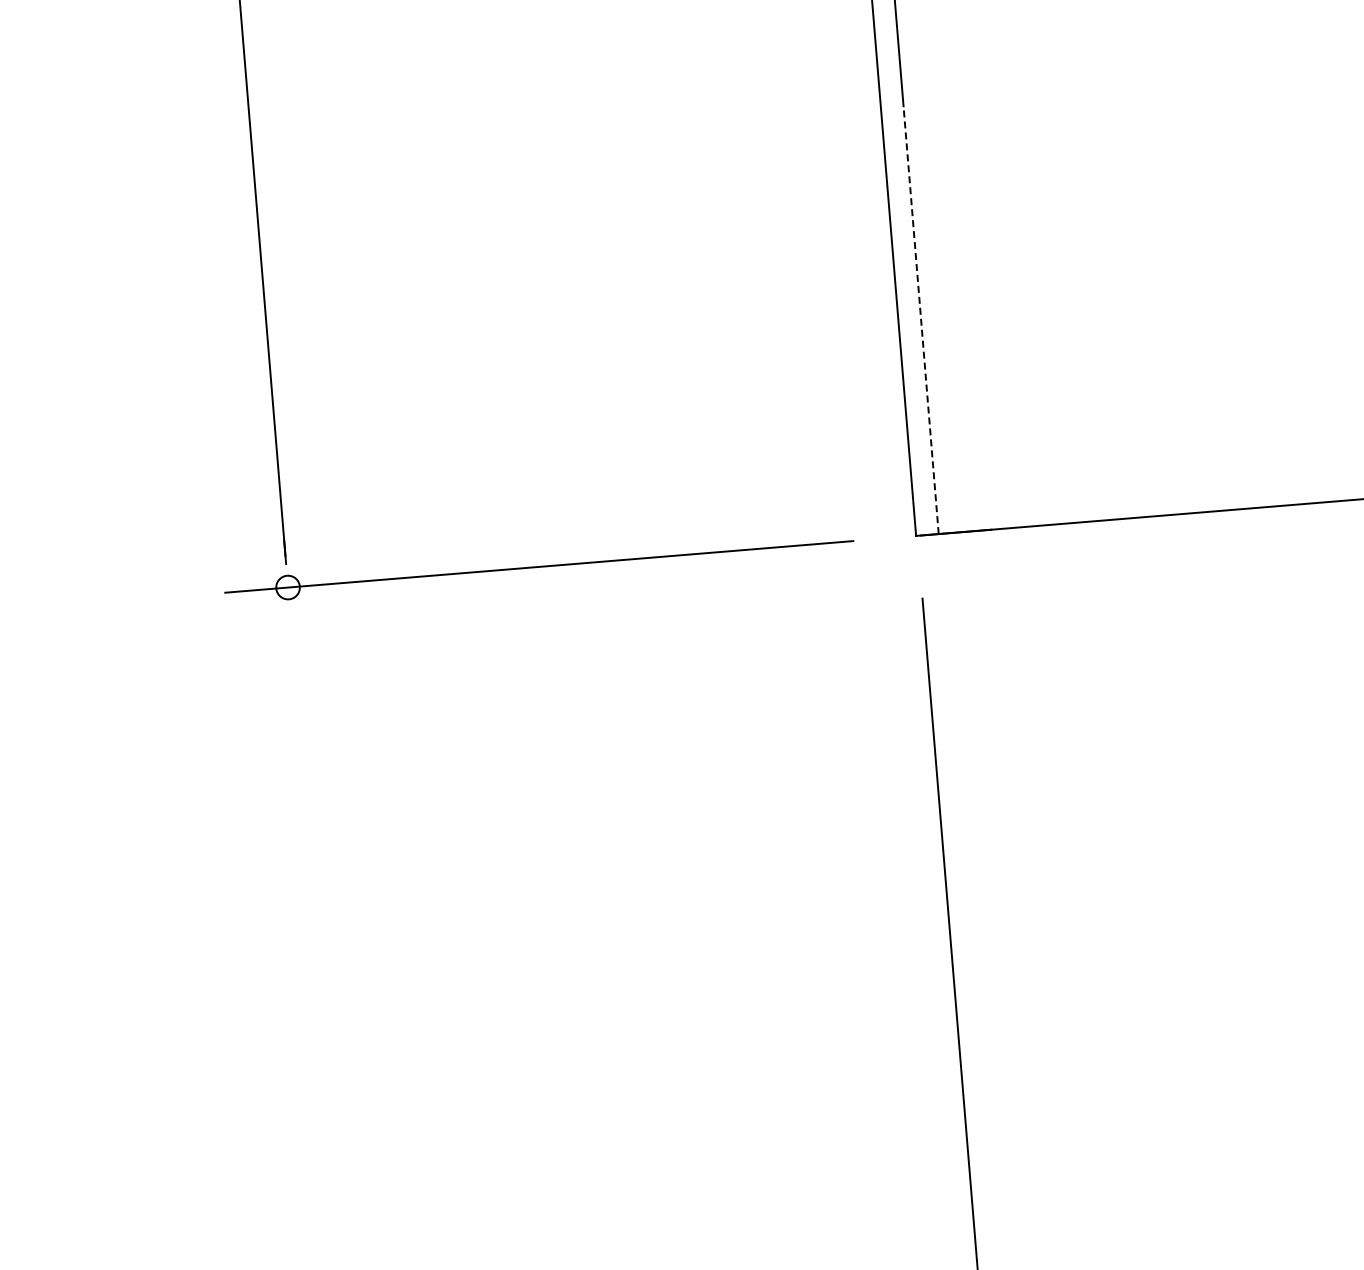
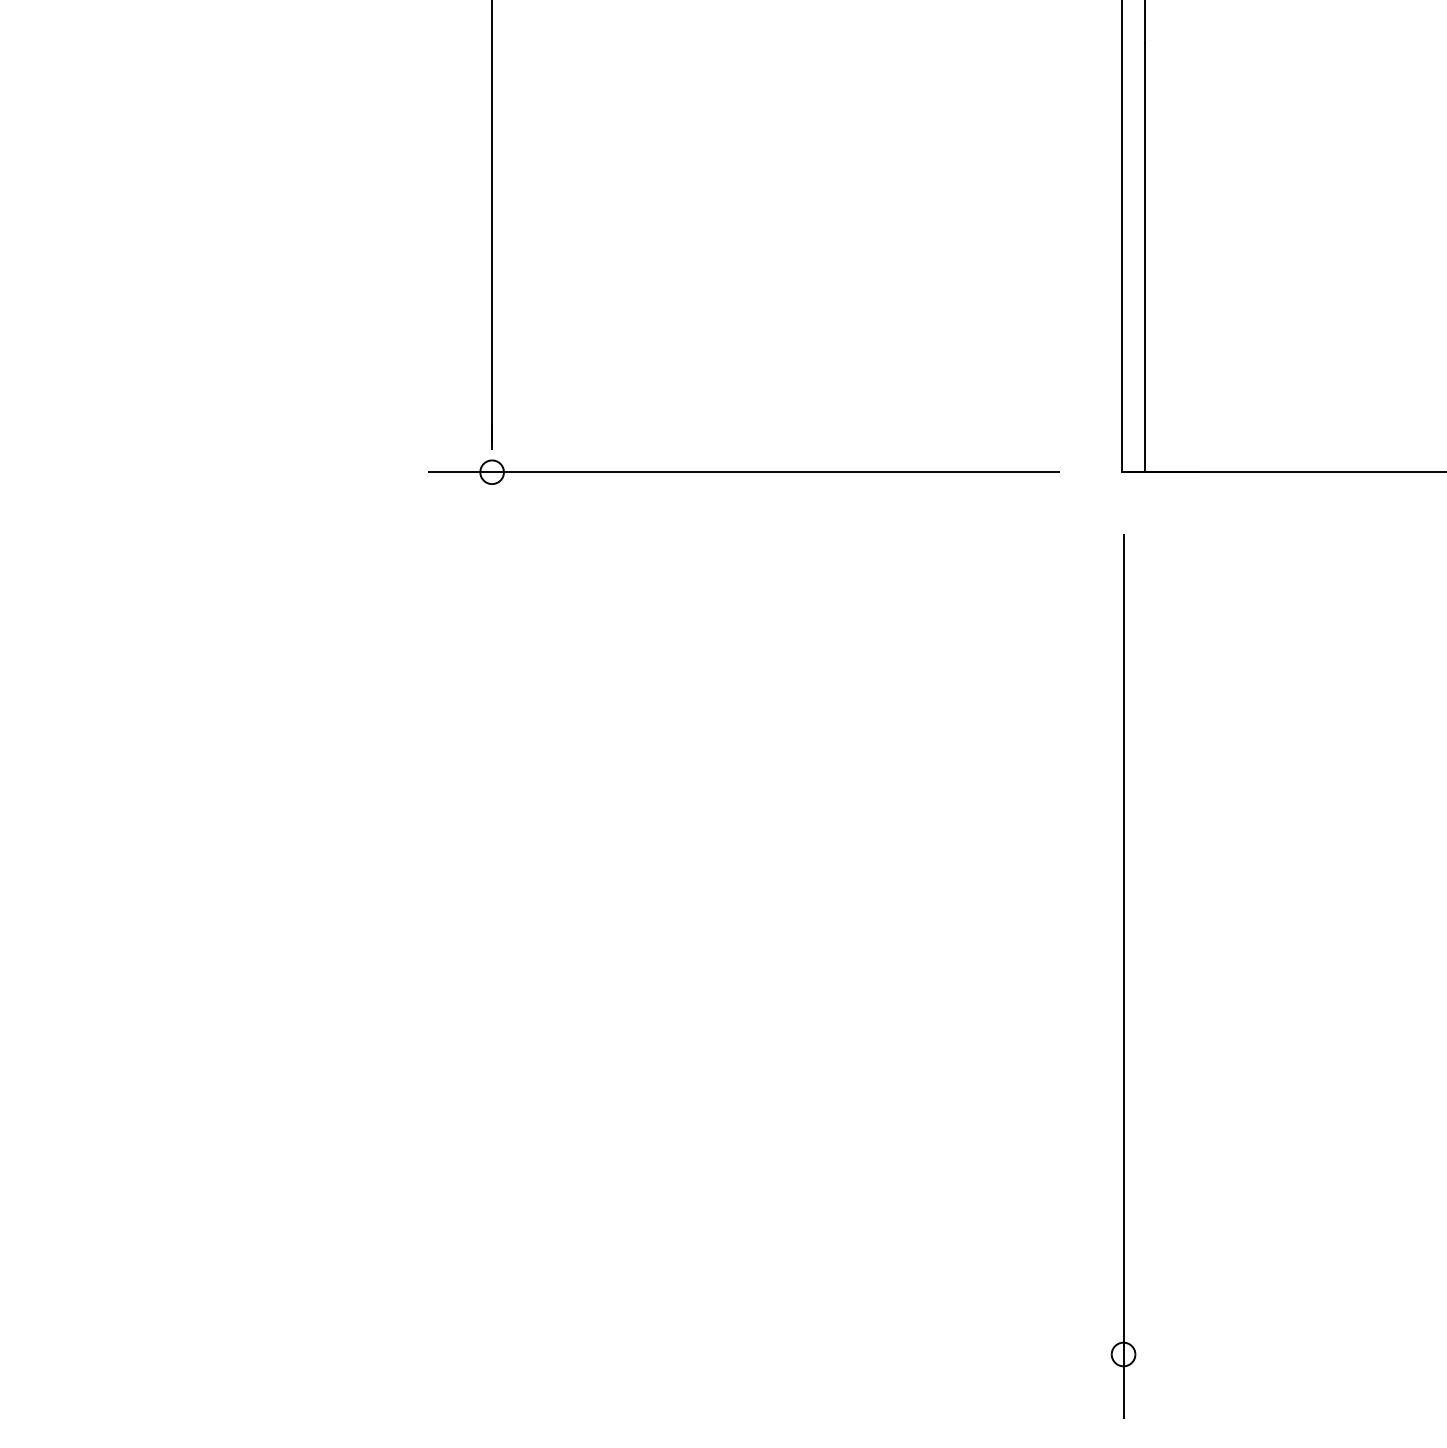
line: (920, 320) -> (1144, 257), dashed -> solid

